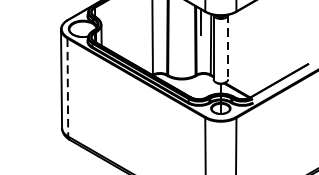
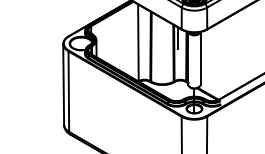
line: (228, 47) -> (200, 58), dashed -> solid
line: (67, 88) -> (68, 92), dashed -> solid

